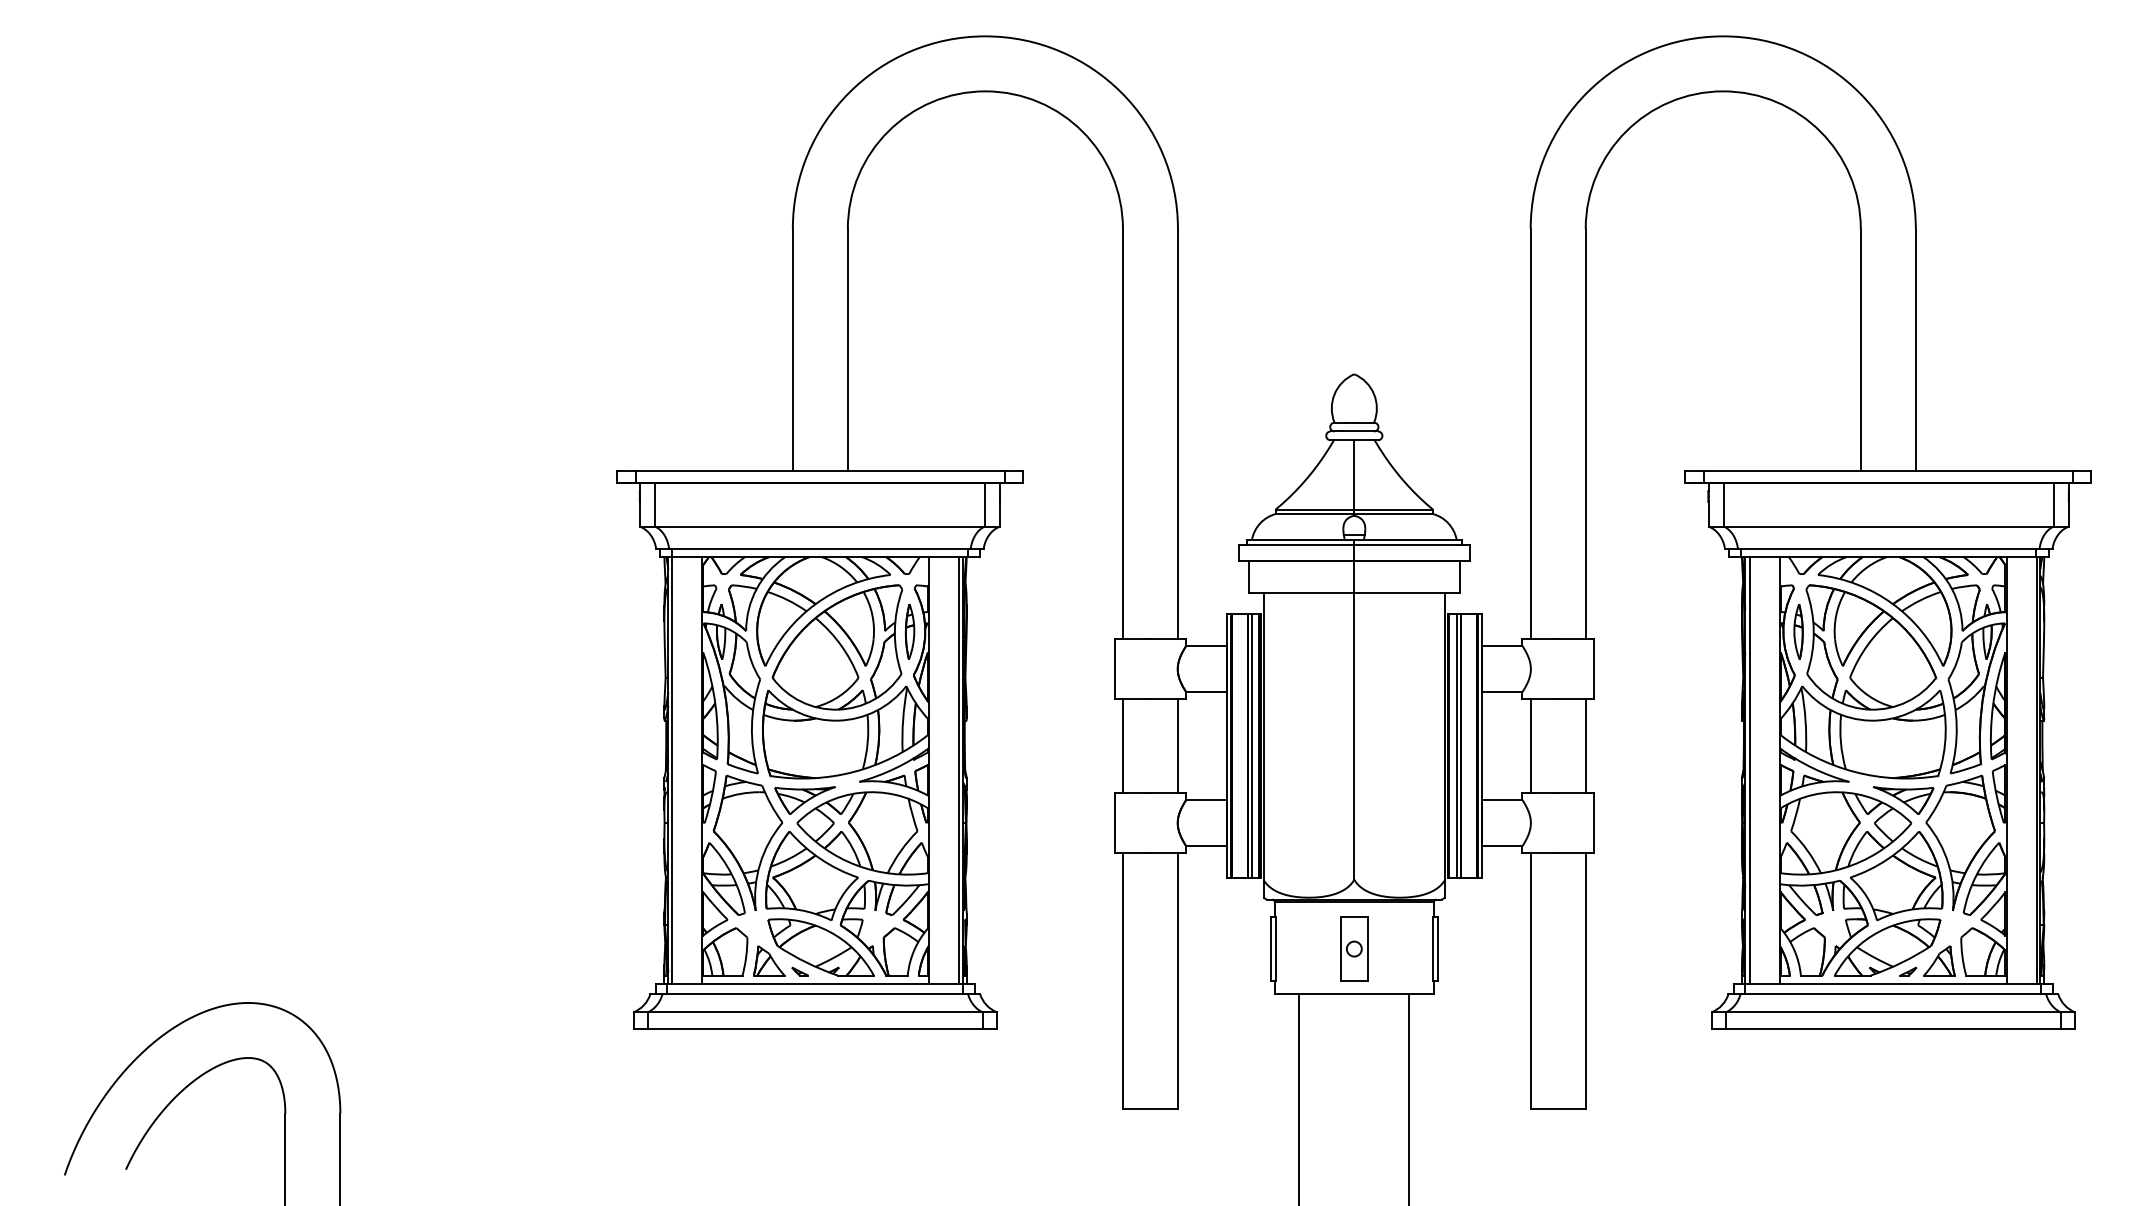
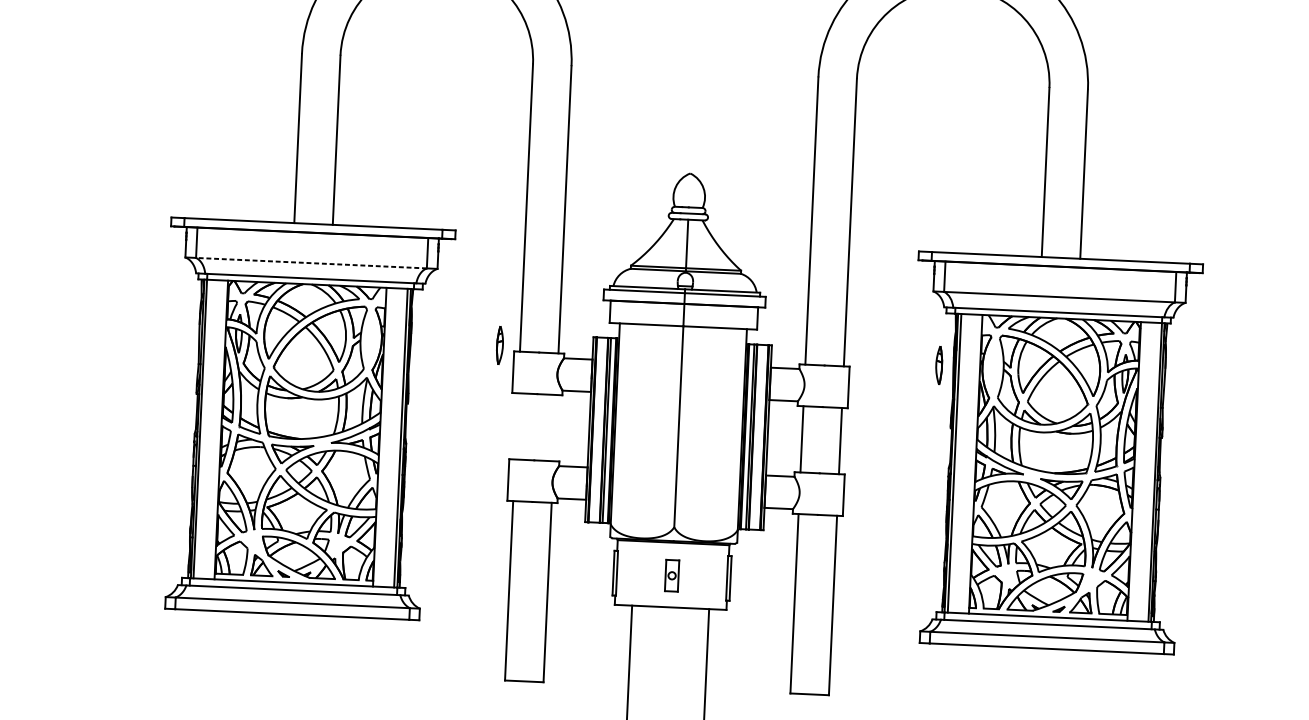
line: (819, 526) -> (311, 263), solid -> dashed
part: (909, 631) -> (499, 345), moved
part: (1798, 631) -> (939, 365), moved
line: (1122, 745) -> (516, 425), removed
line: (1177, 745) -> (554, 427), removed
part: (1354, 948) -> (672, 575), size x0.7

